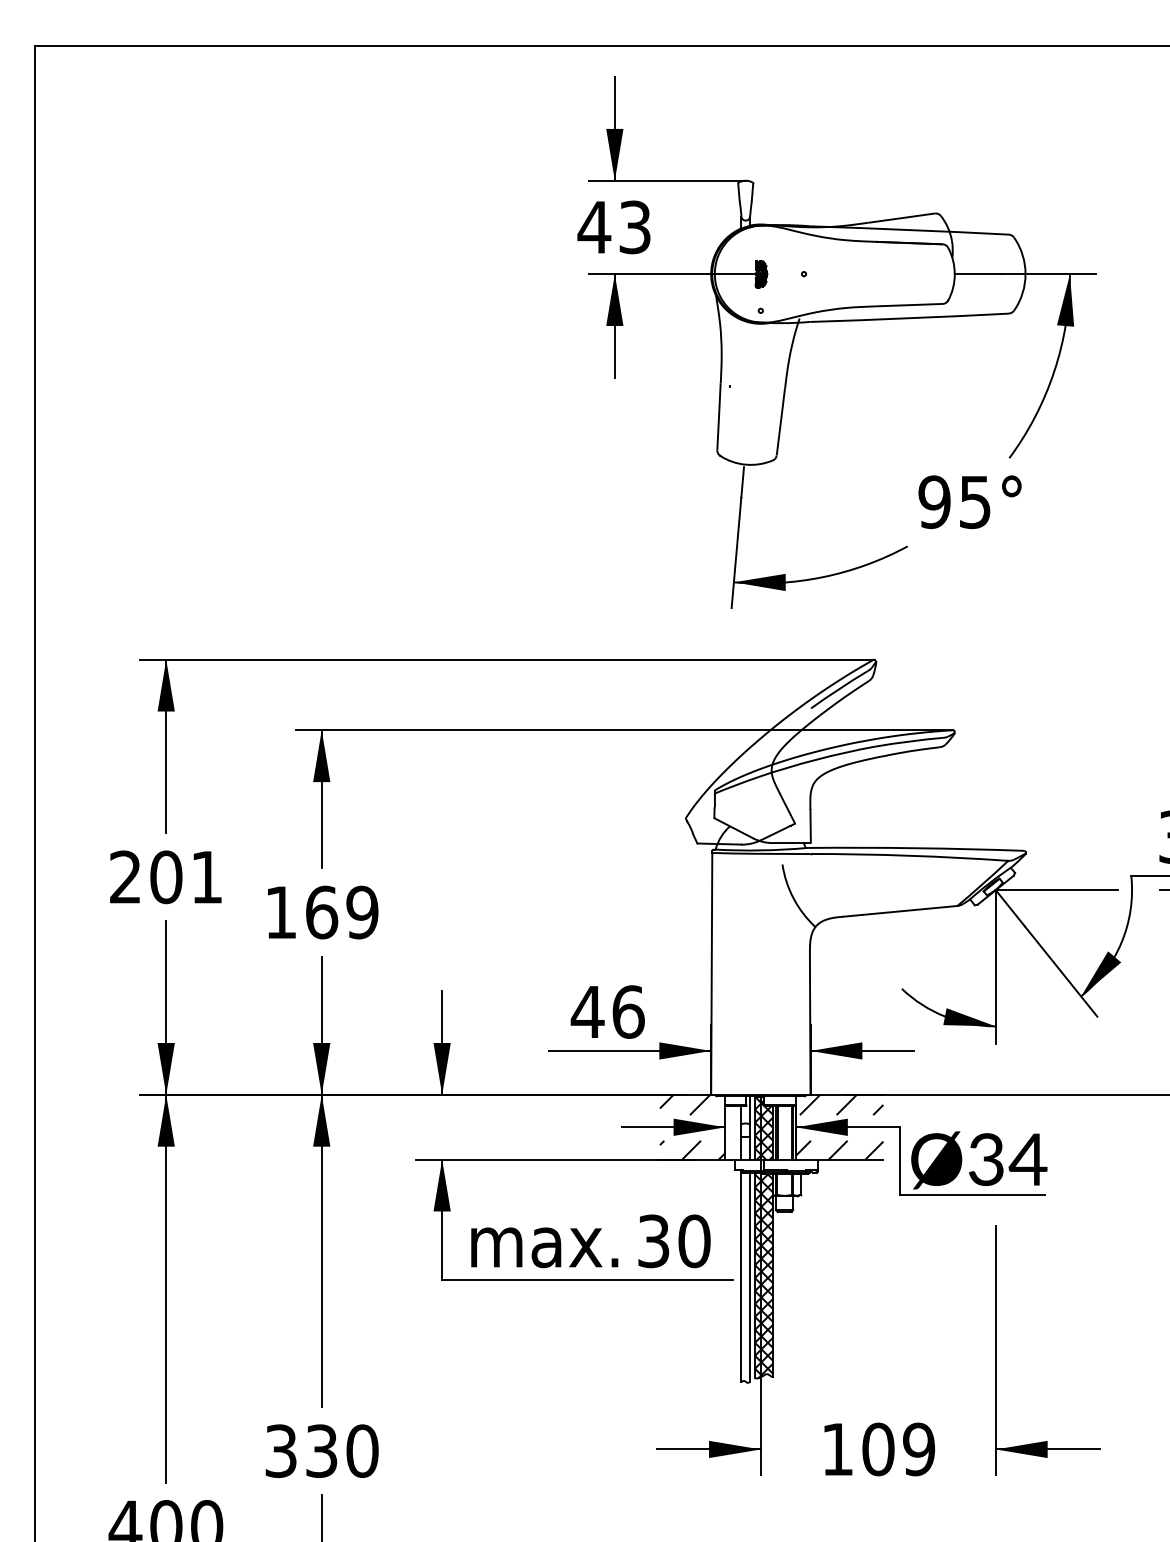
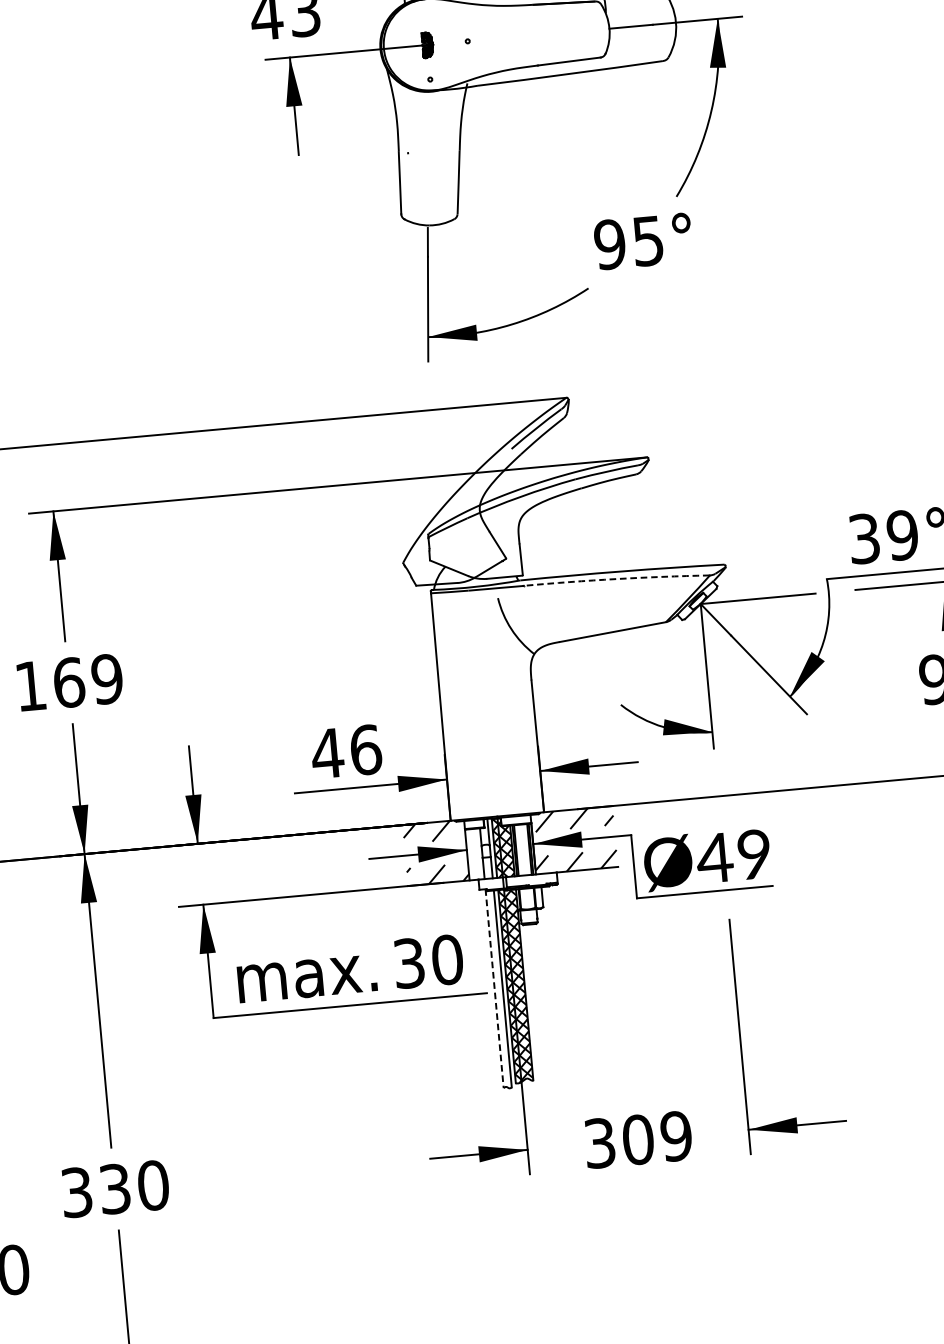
arc: (909, 855) -> (616, 578), solid -> dashed
text: (1006, 1159) -> (733, 856), Ø34 -> Ø49
line: (741, 1276) -> (494, 988), solid -> dashed
text: (837, 1449) -> (599, 1143), 109 -> 309

